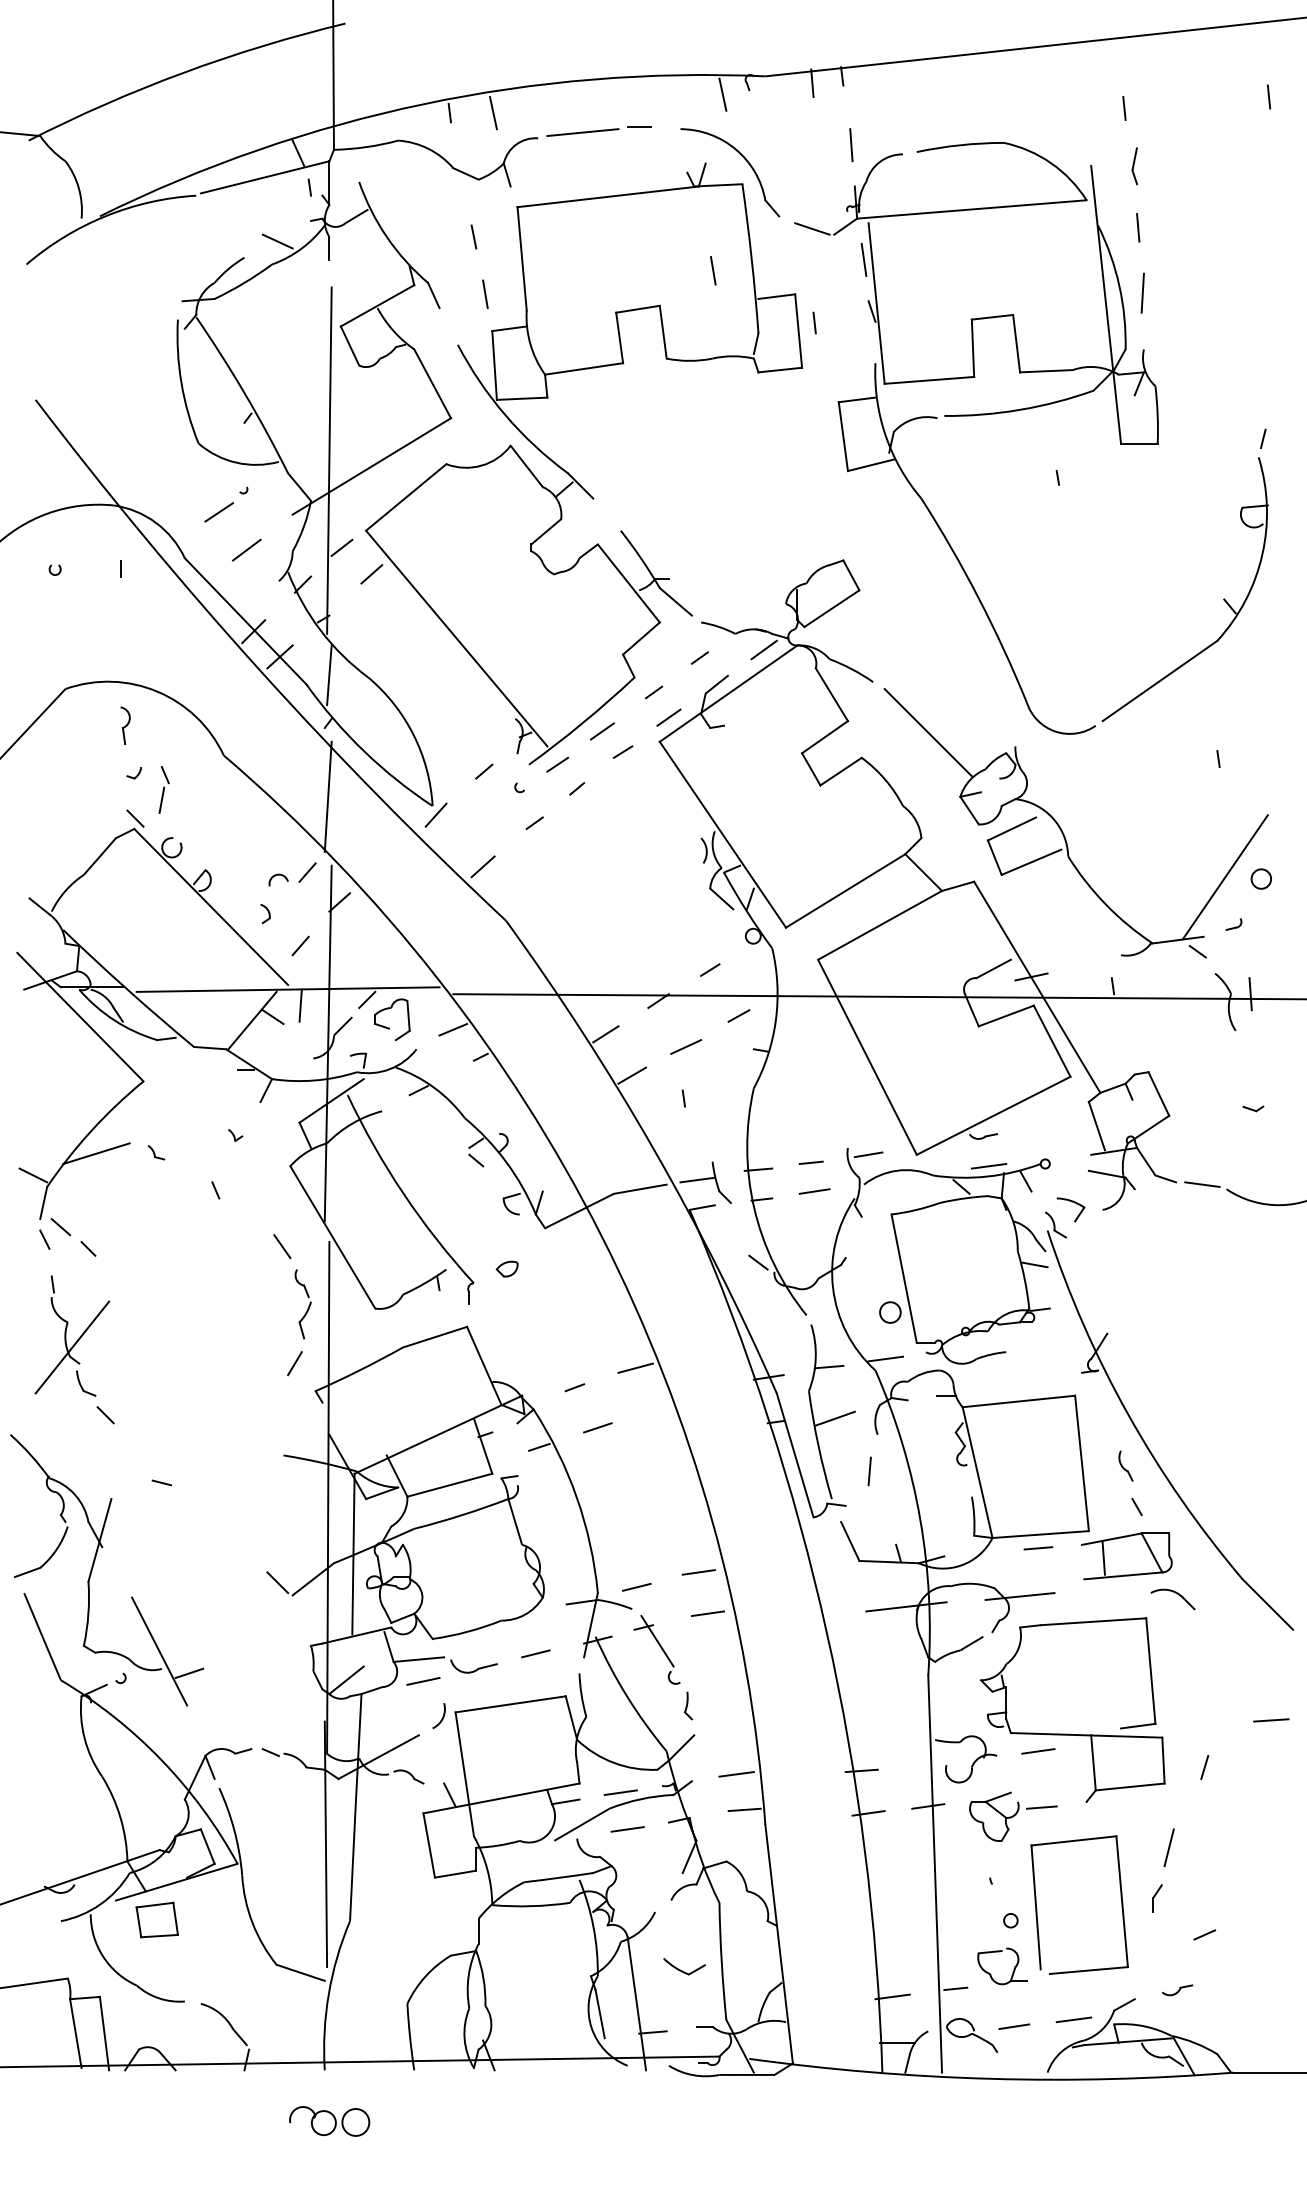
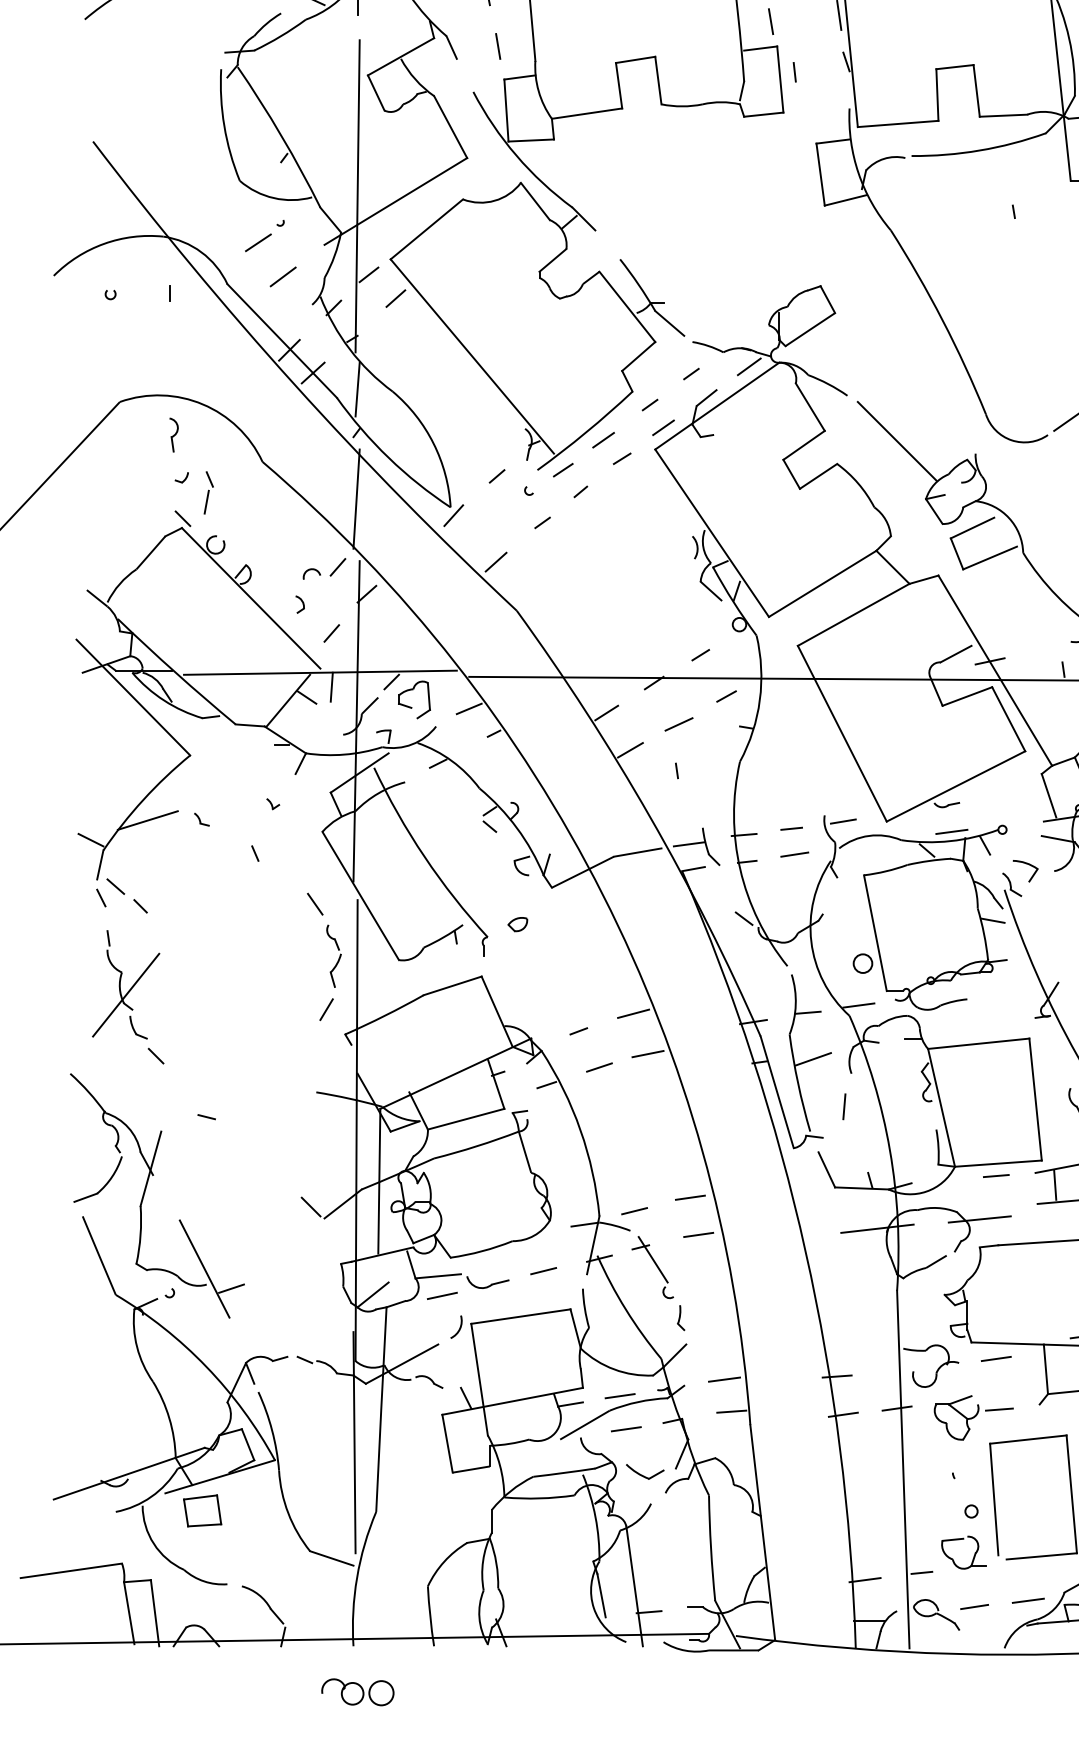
line: (713, 270) -> (771, 21), moved
line: (651, 1412) -> (647, 1053), added
part: (684, 1966) -> (645, 1471), moved

